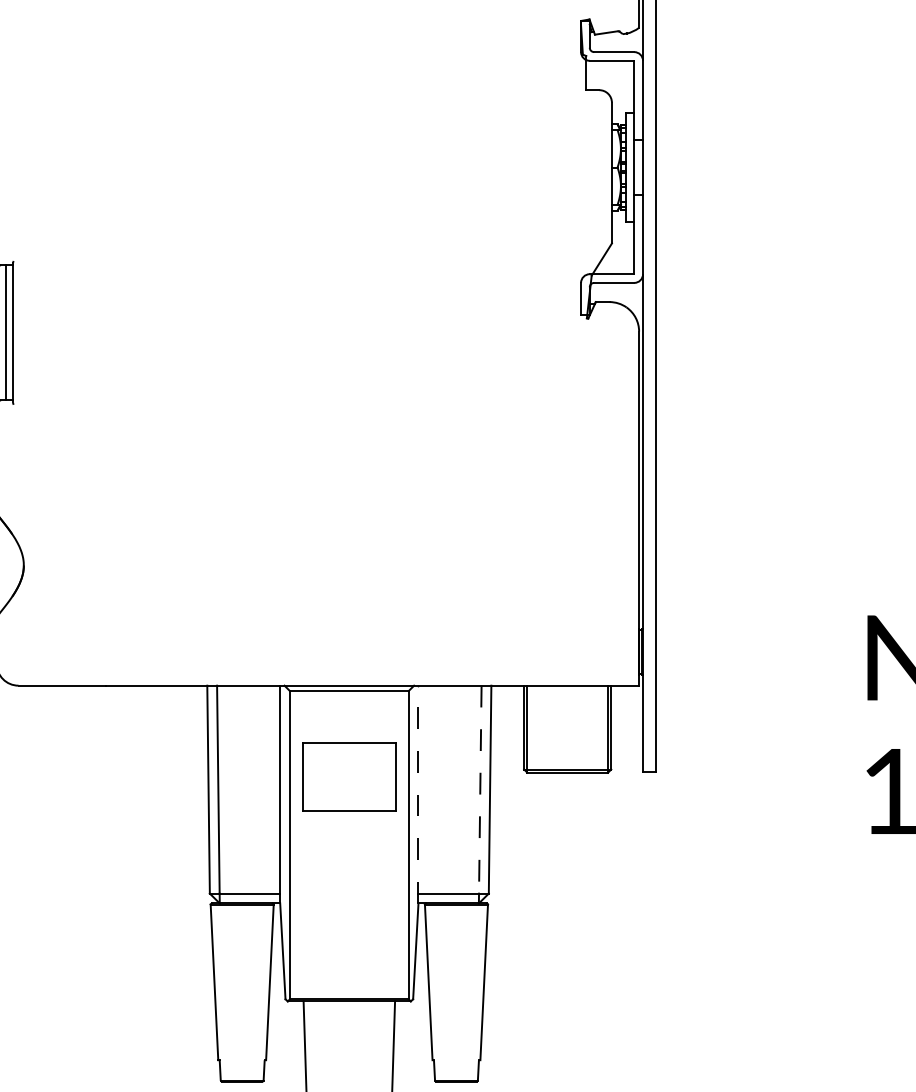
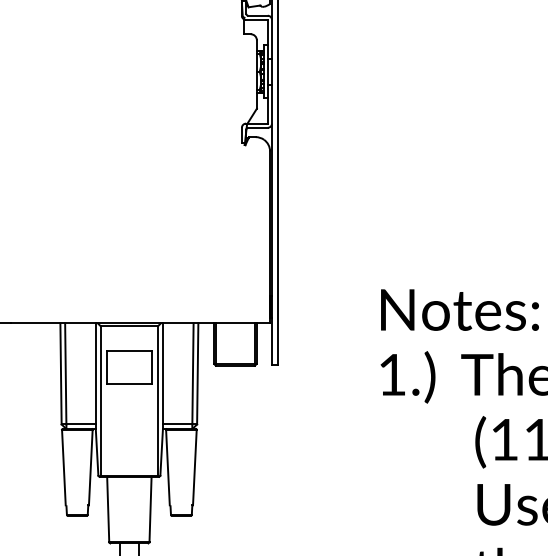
line: (479, 790) -> (192, 374), dashed -> solid
line: (417, 794) -> (162, 376), dashed -> solid

